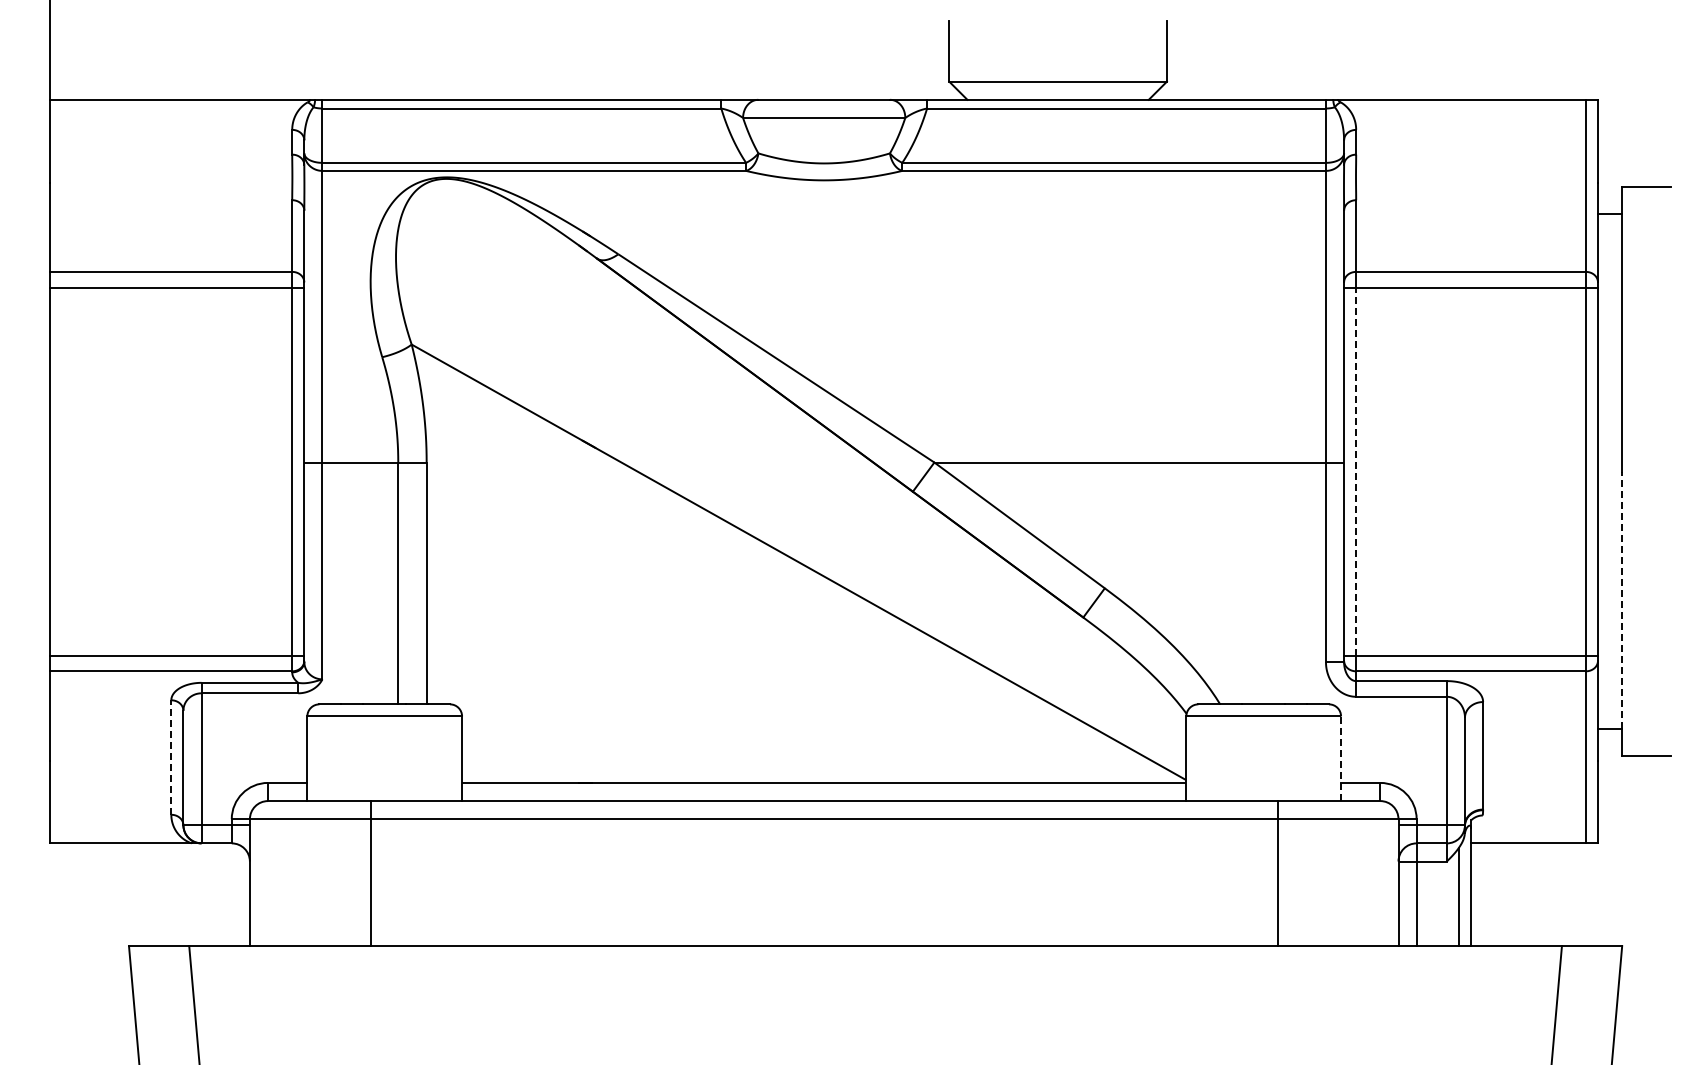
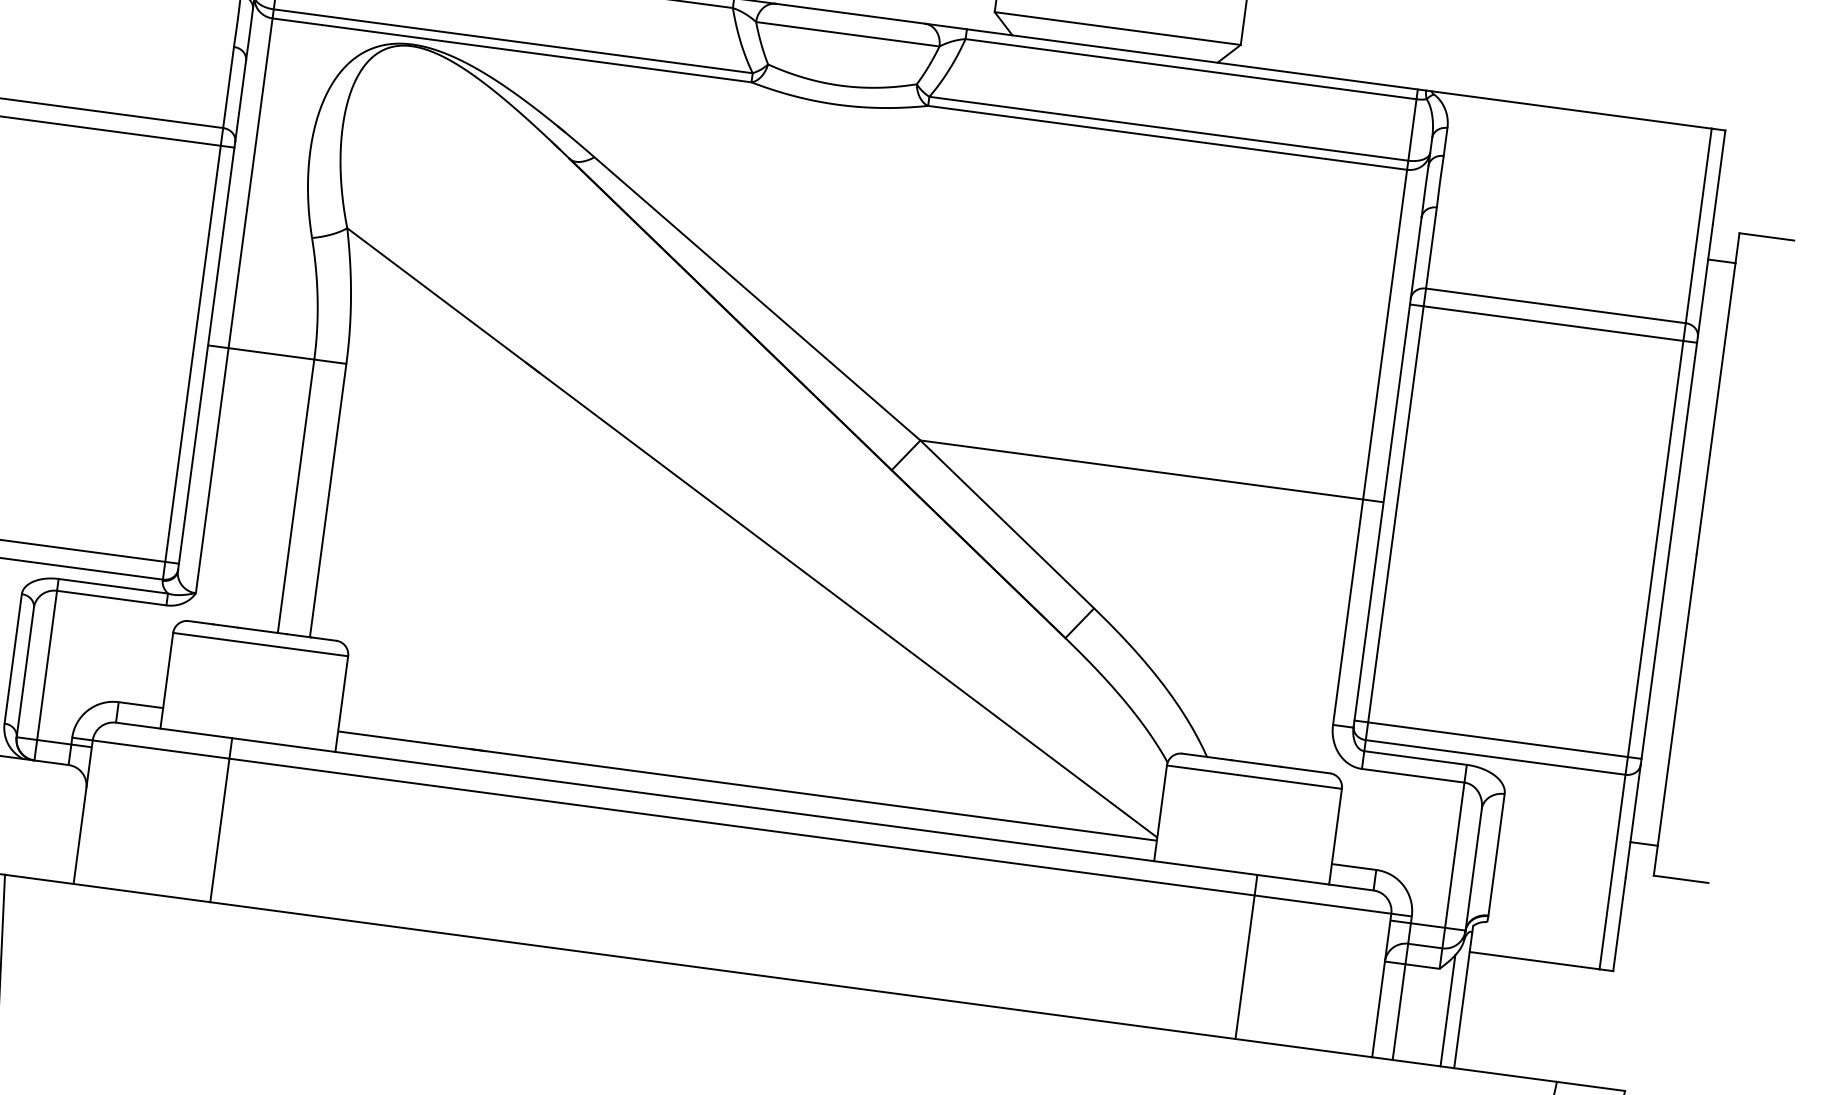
line: (1356, 471) -> (1396, 514), dashed -> solid
line: (1622, 600) -> (1677, 700), dashed -> solid
line: (171, 757) -> (13, 658), dashed -> solid
line: (1341, 758) -> (1336, 836), dashed -> solid

